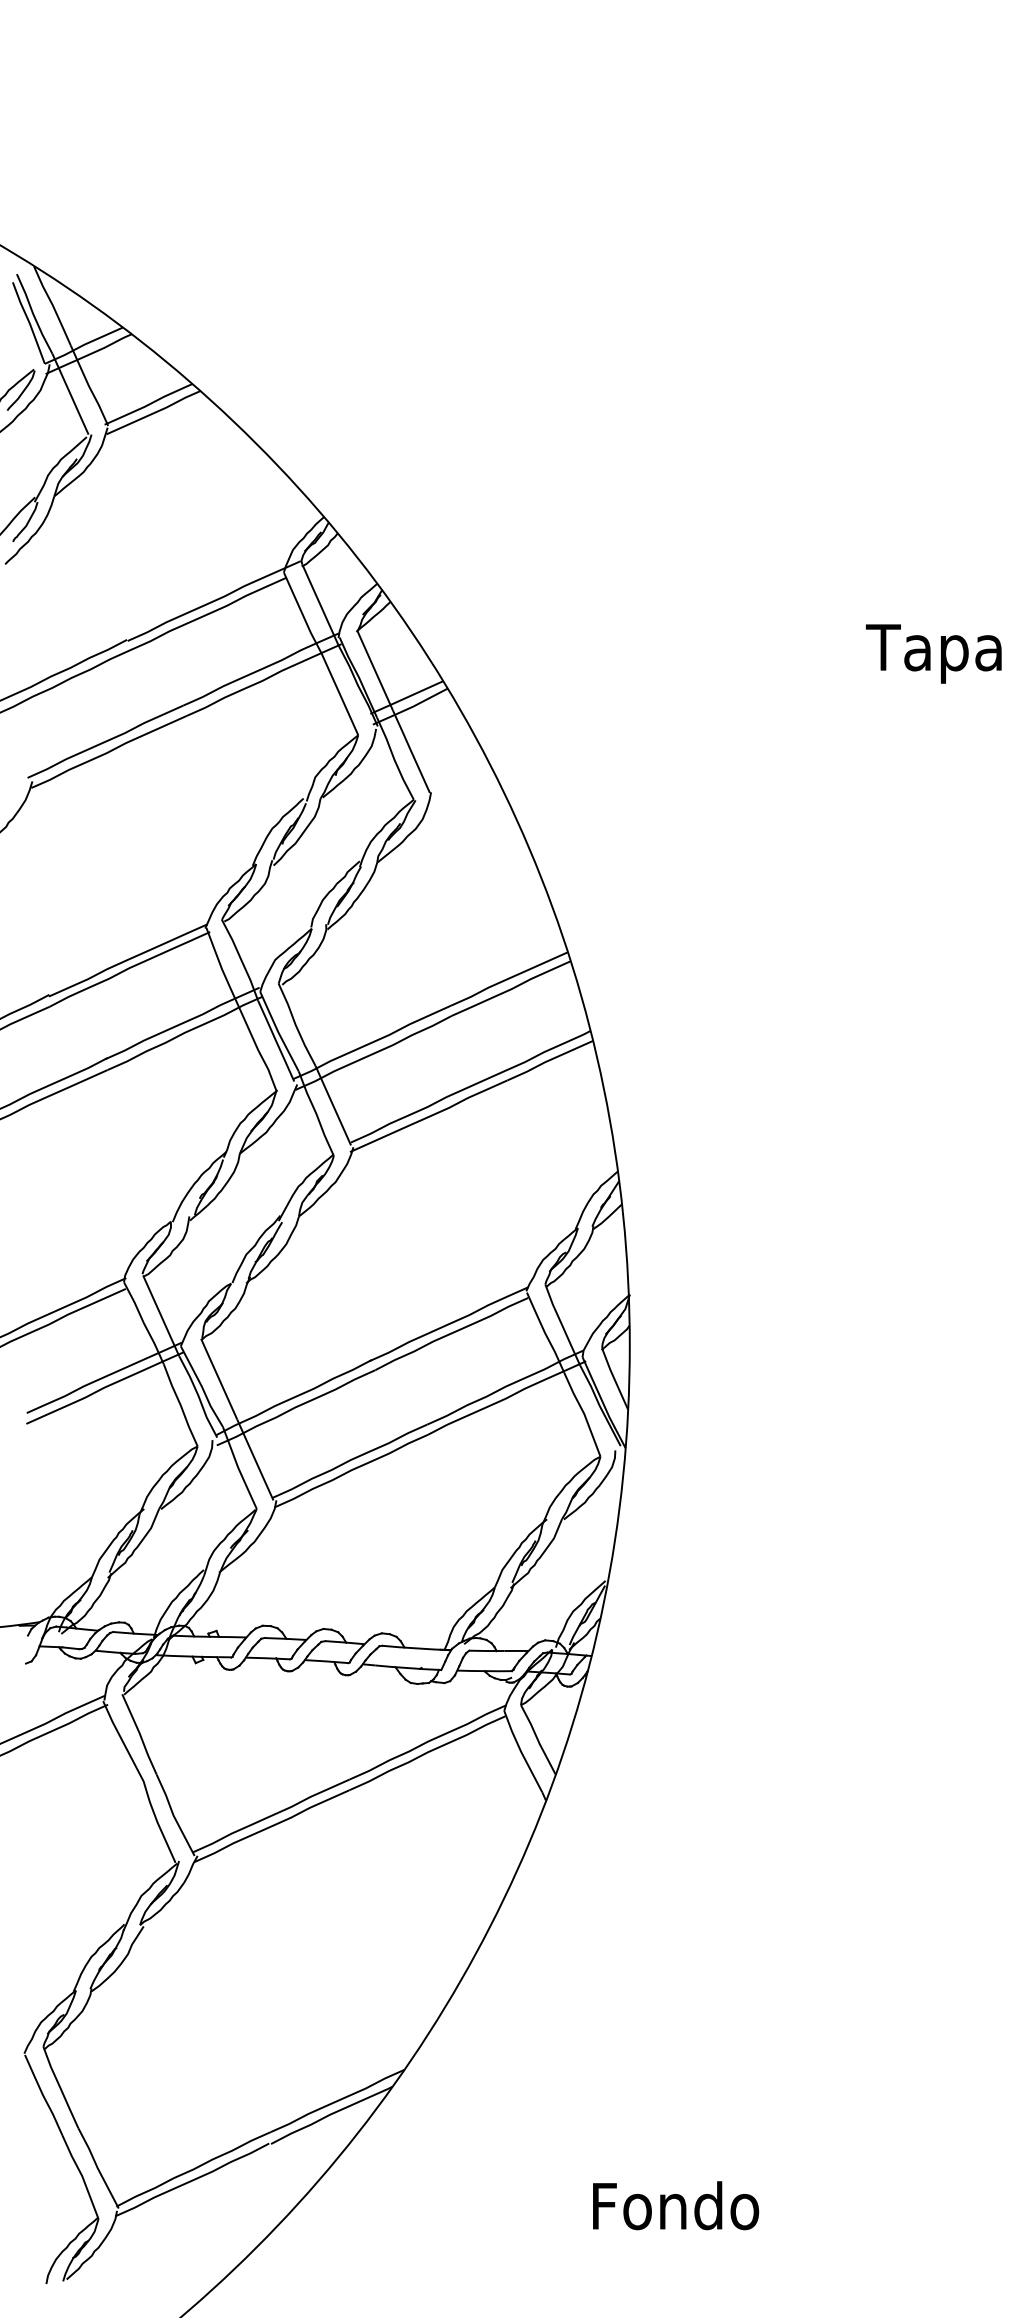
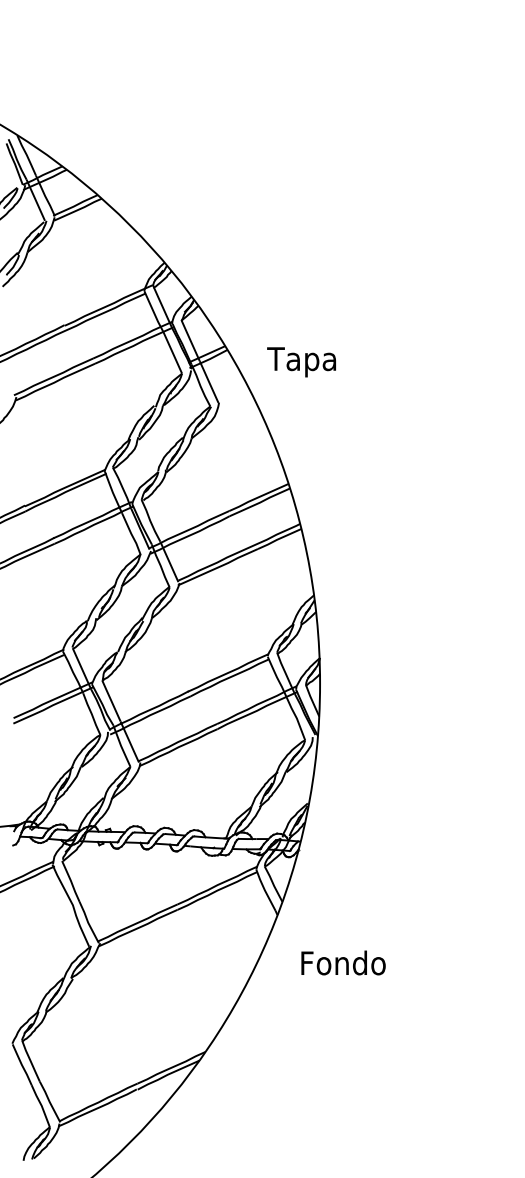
text: (933, 654) -> (301, 362), moved
text: (675, 2204) -> (343, 962), moved

